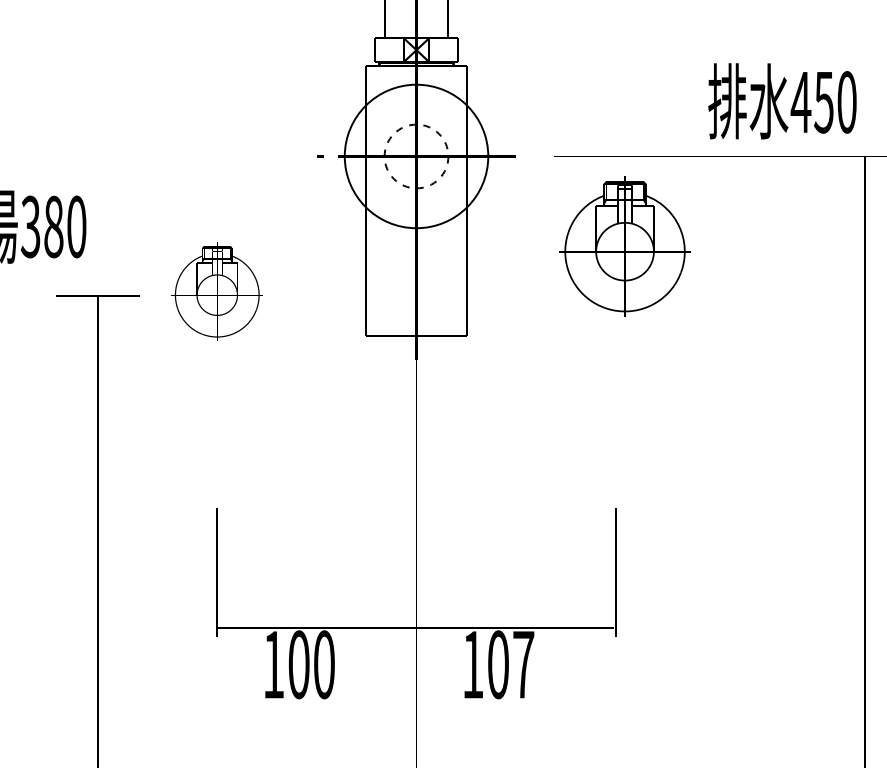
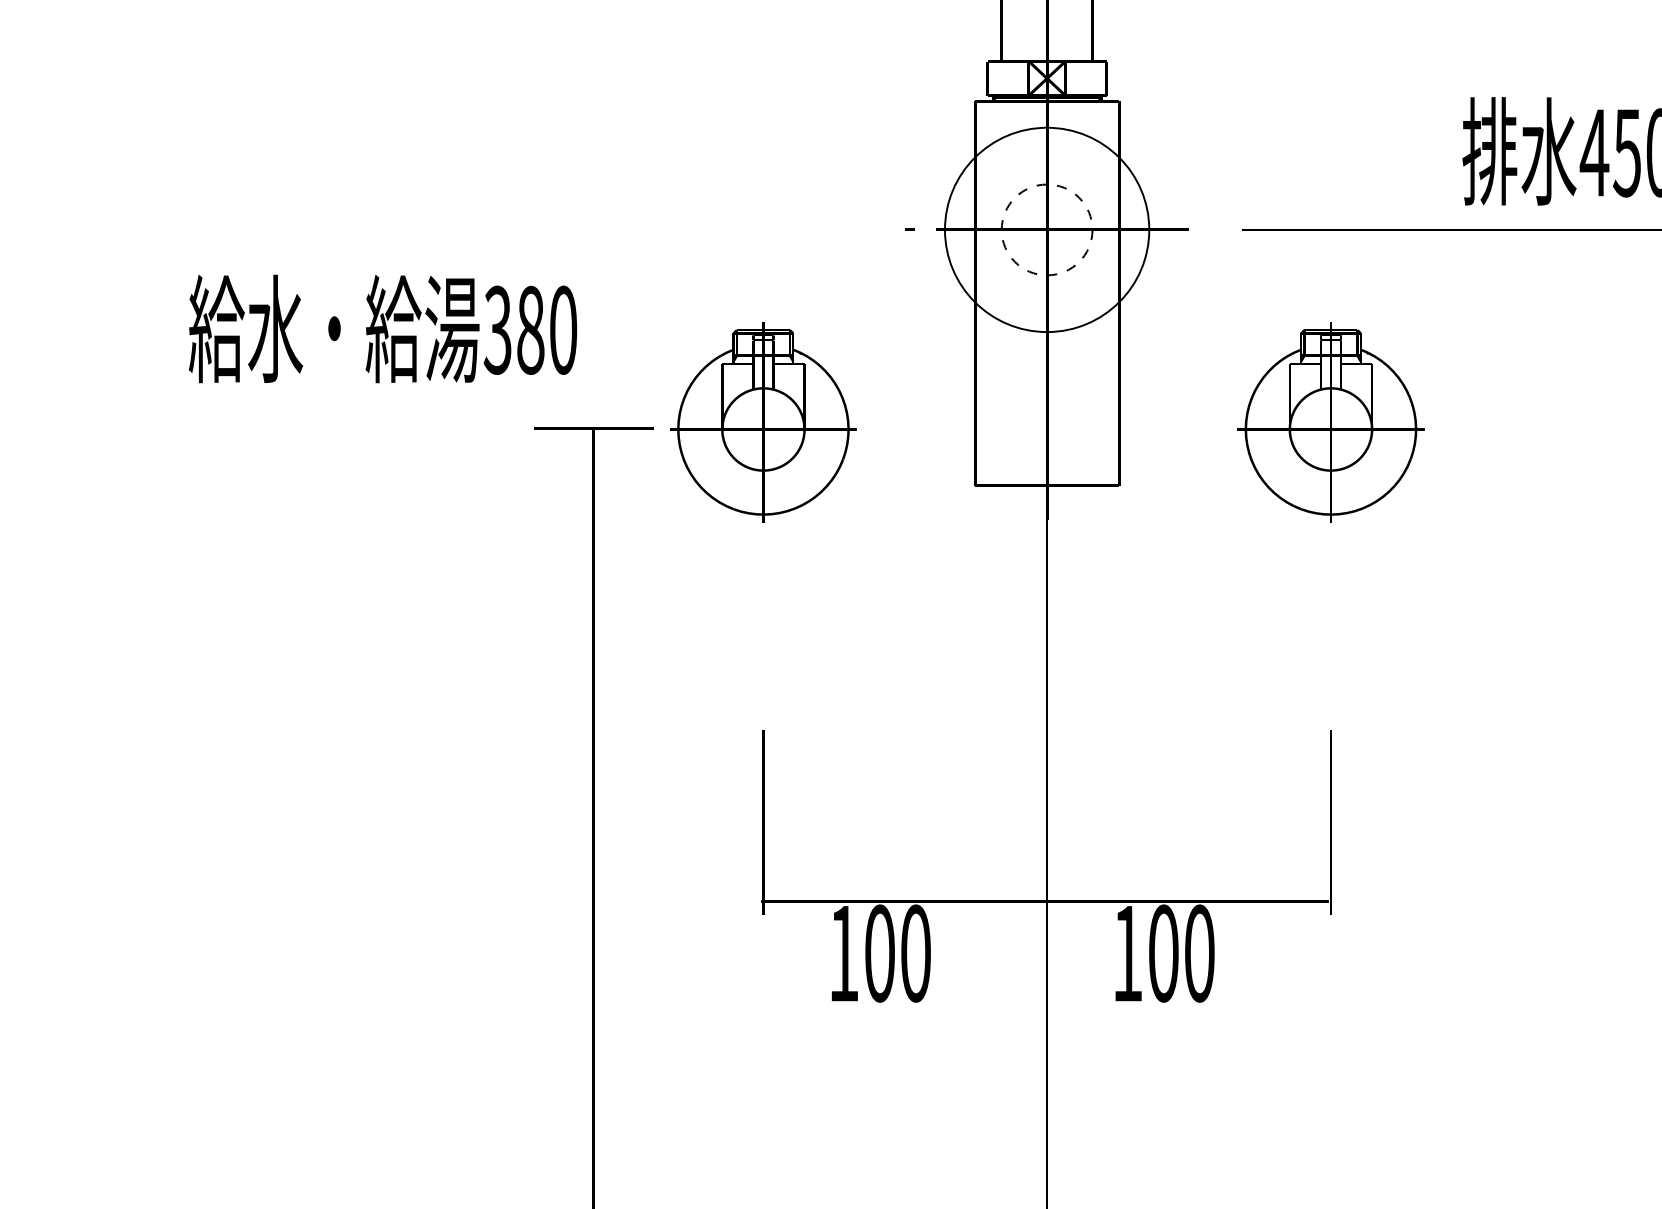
part: (624, 246) -> (1330, 422), moved
part: (217, 291) -> (763, 422), size x1.43
text: (523, 664) -> (1199, 953), 107 -> 100

